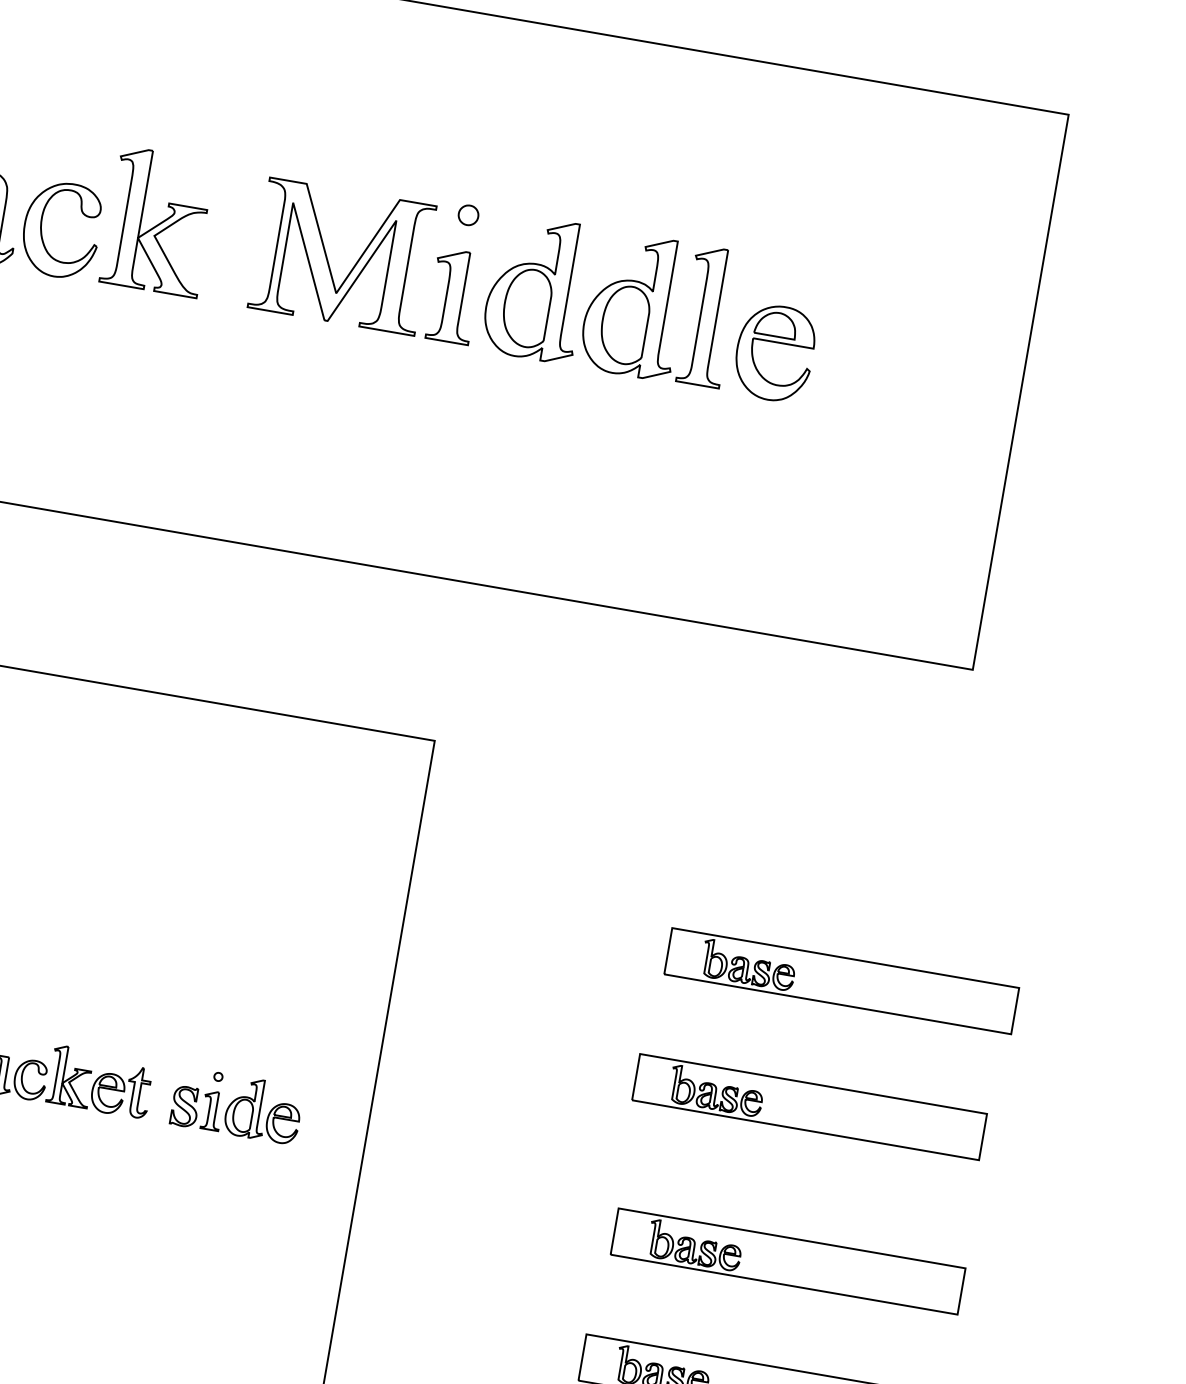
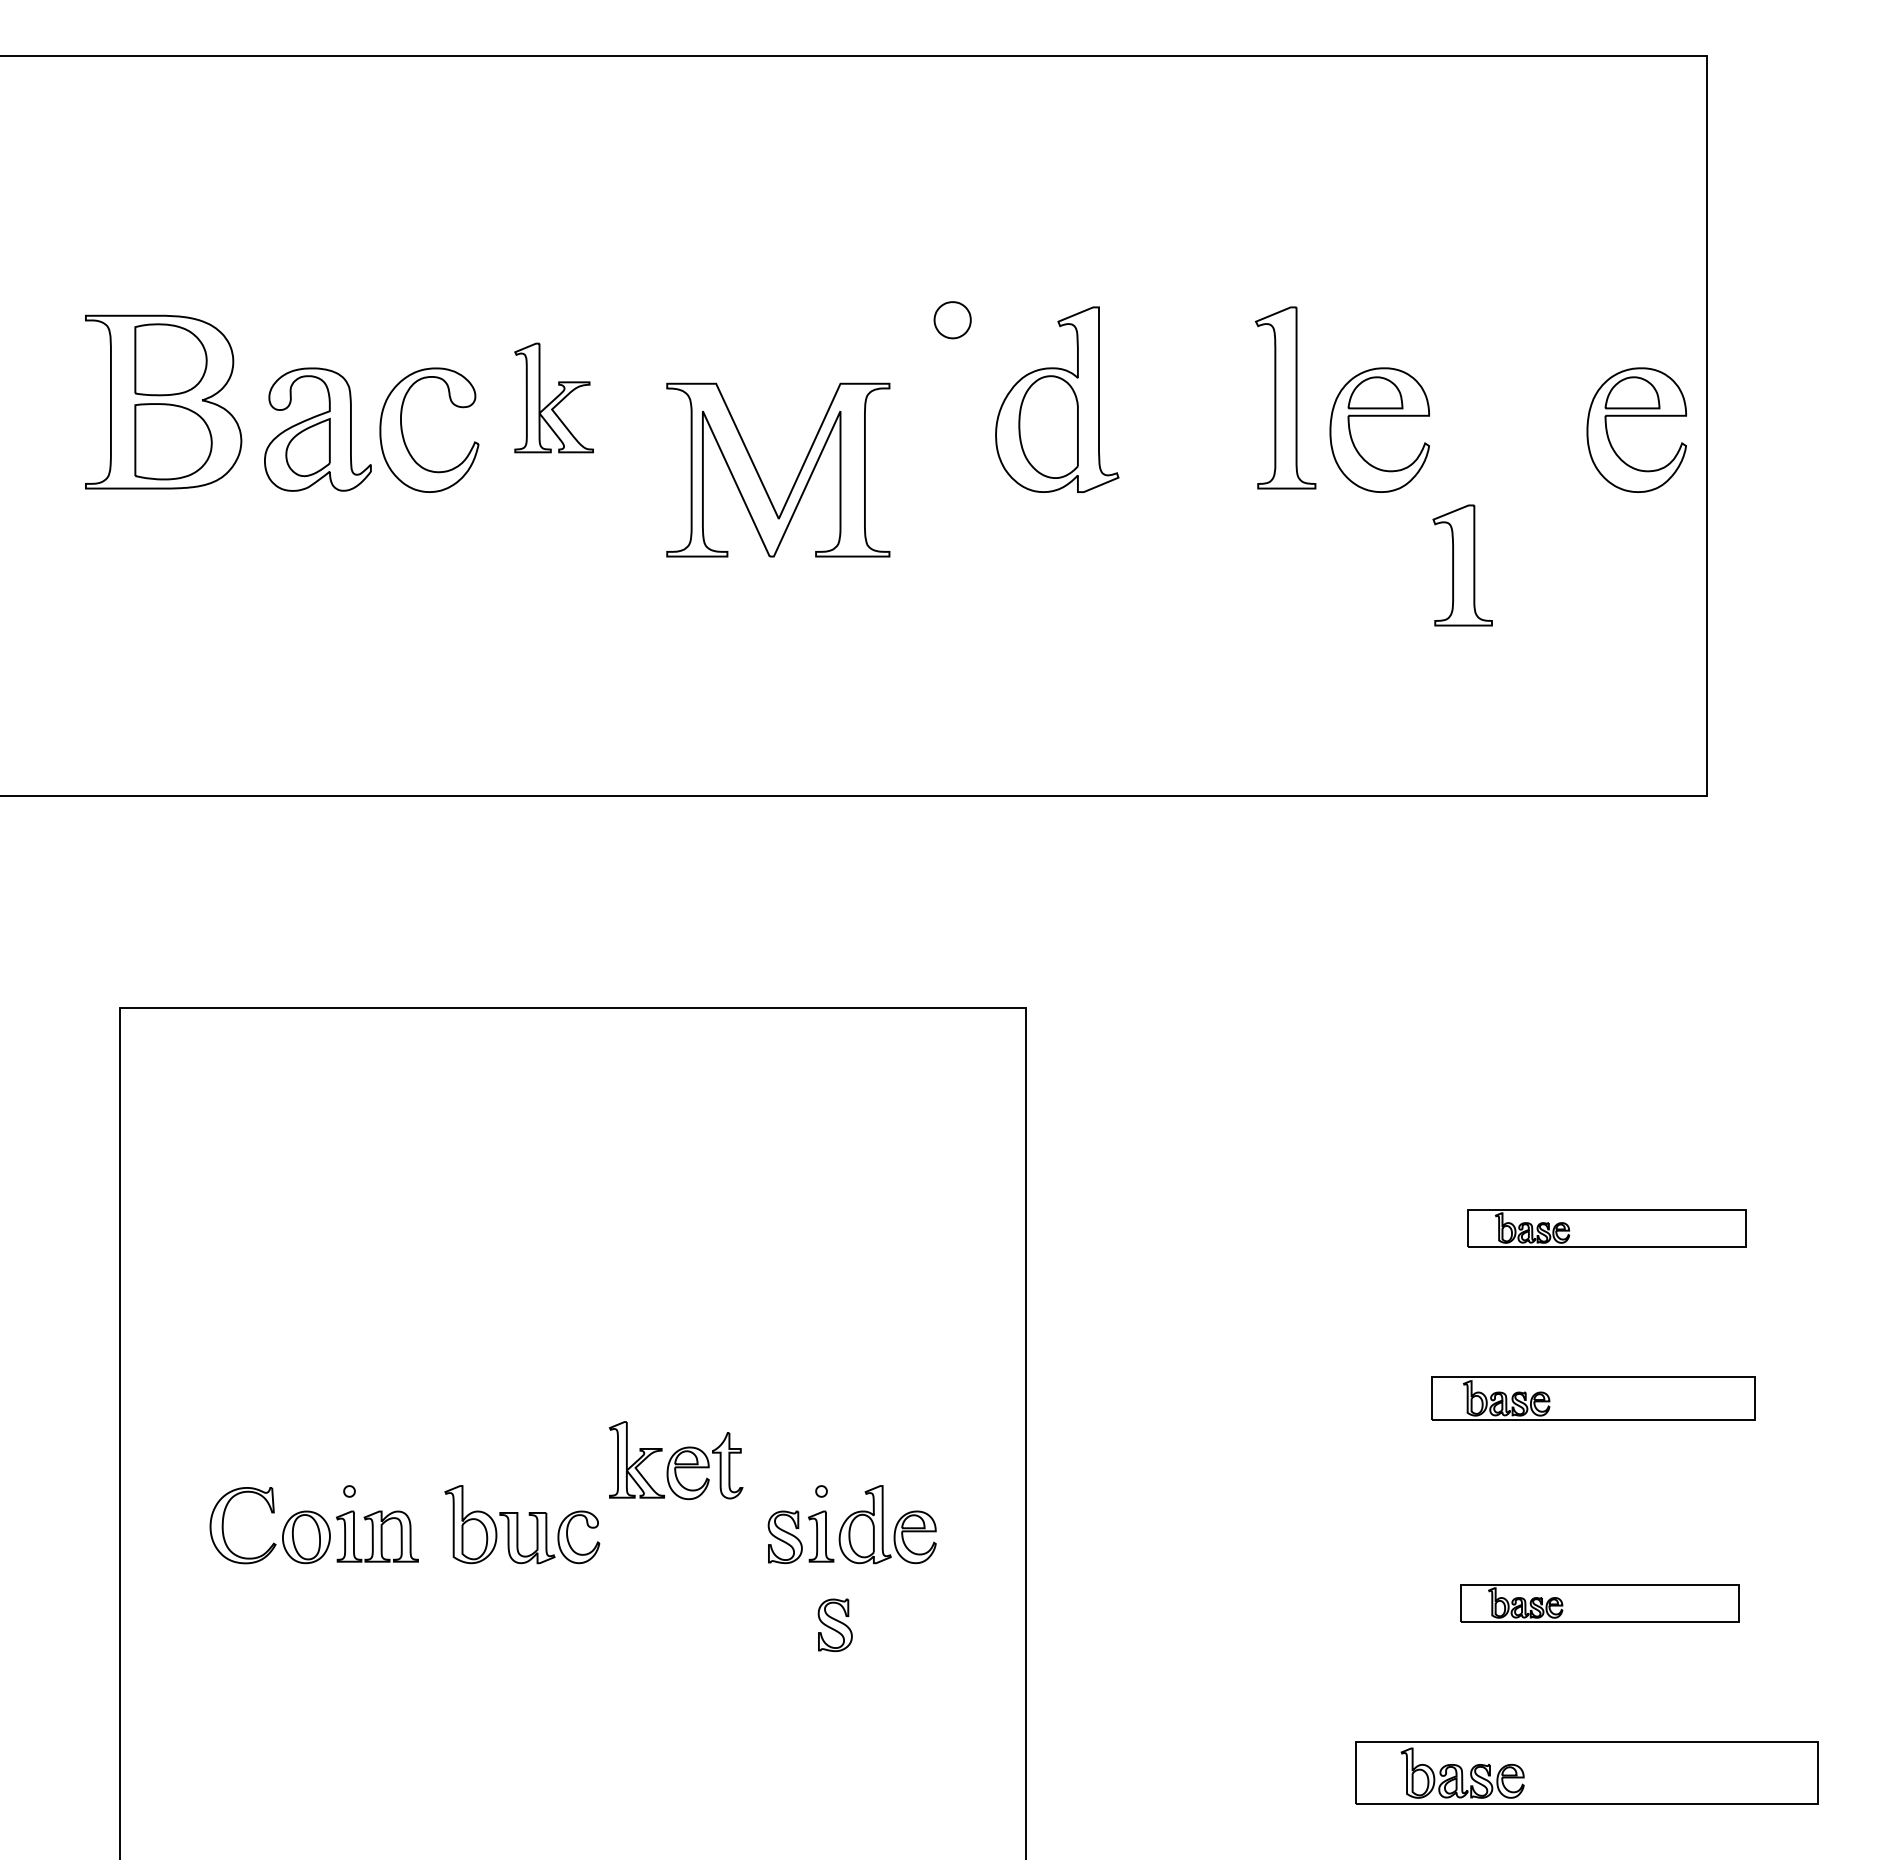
part: (468, 215) -> (952, 320), size x1.4
part: (159, 221) -> (553, 397), size x0.6
part: (328, 260) -> (761, 478), moved
part: (453, 296) -> (1462, 565), moved
part: (634, 305) -> (1187, 399), removed
part: (969, 376) -> (1636, 416), added
part: (841, 980) -> (1606, 1227), size x0.6
part: (100, 1082) -> (675, 1460), moved
part: (809, 1107) -> (1593, 1398), size x0.7
part: (210, 1179) -> (834, 1625), added
part: (787, 1261) -> (1599, 1602), size x0.6

